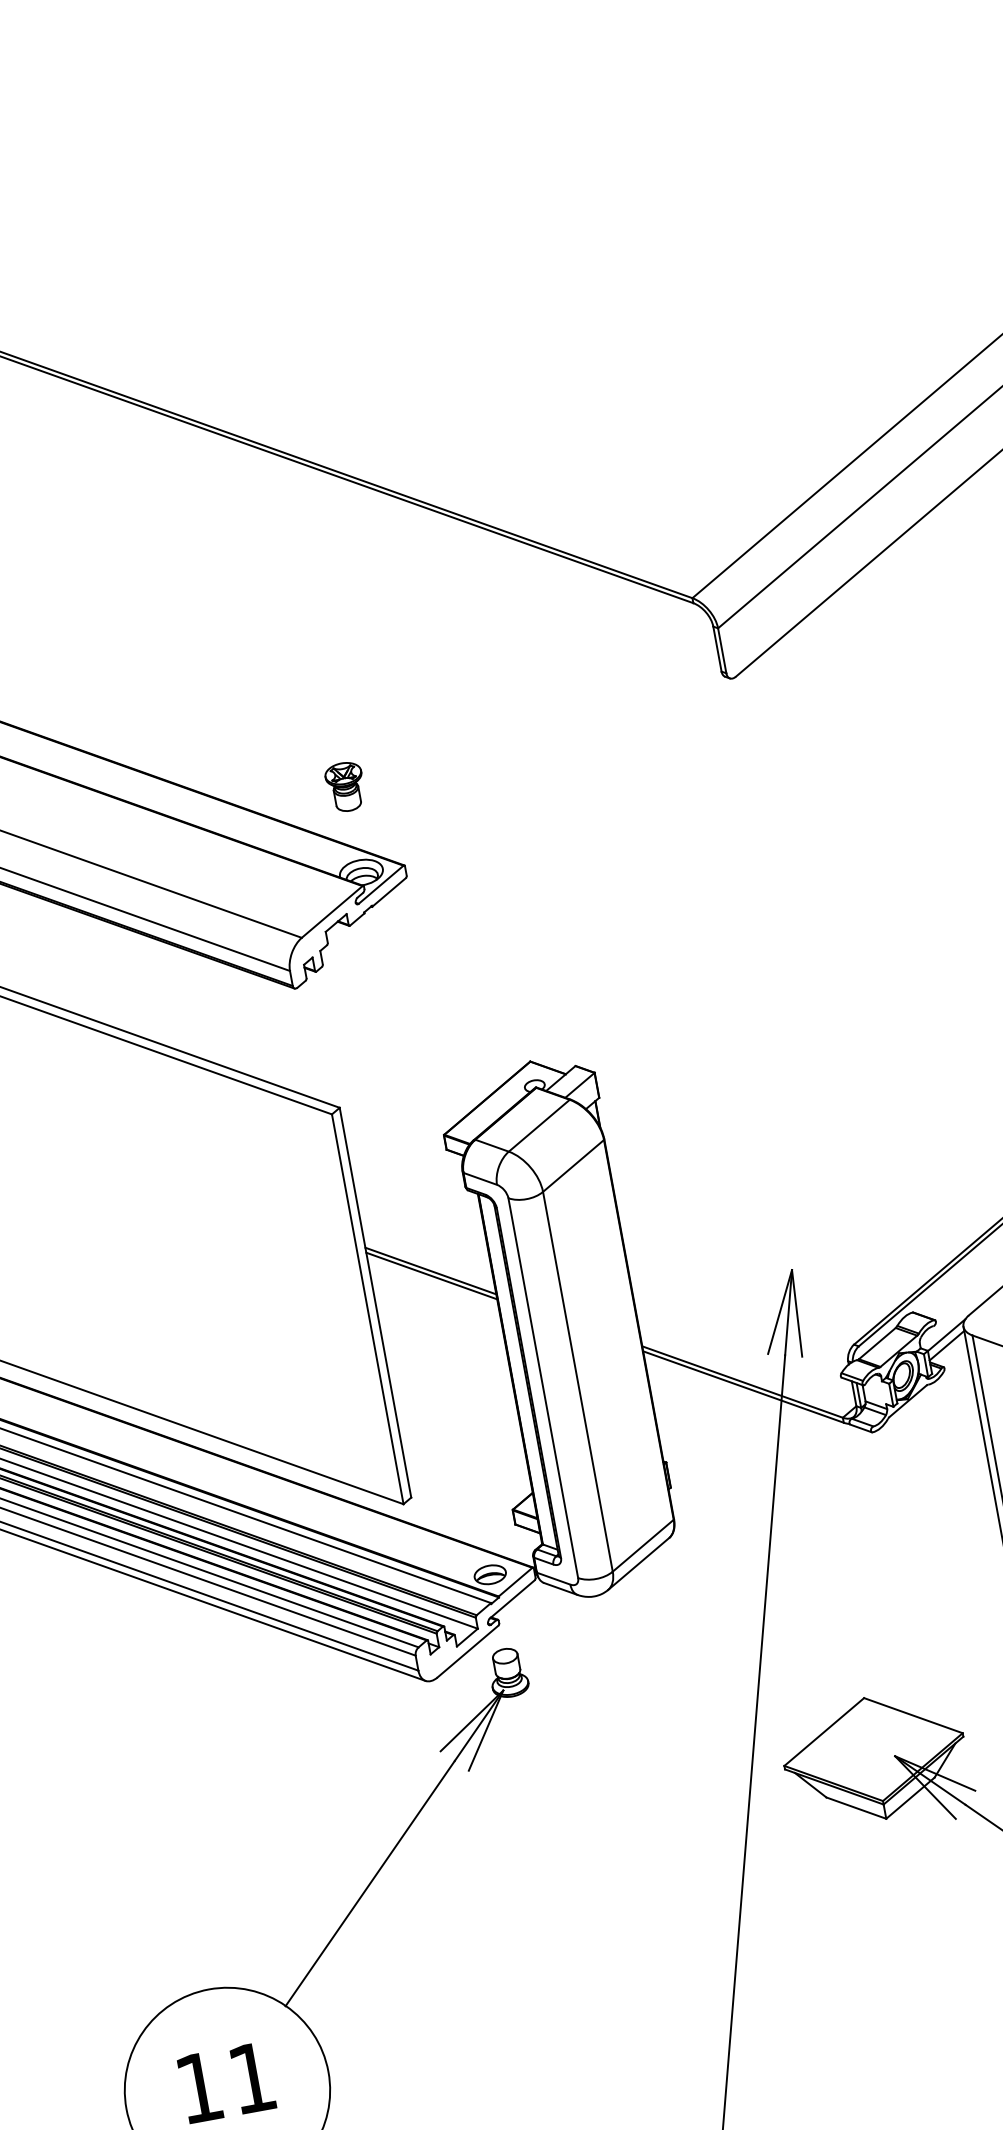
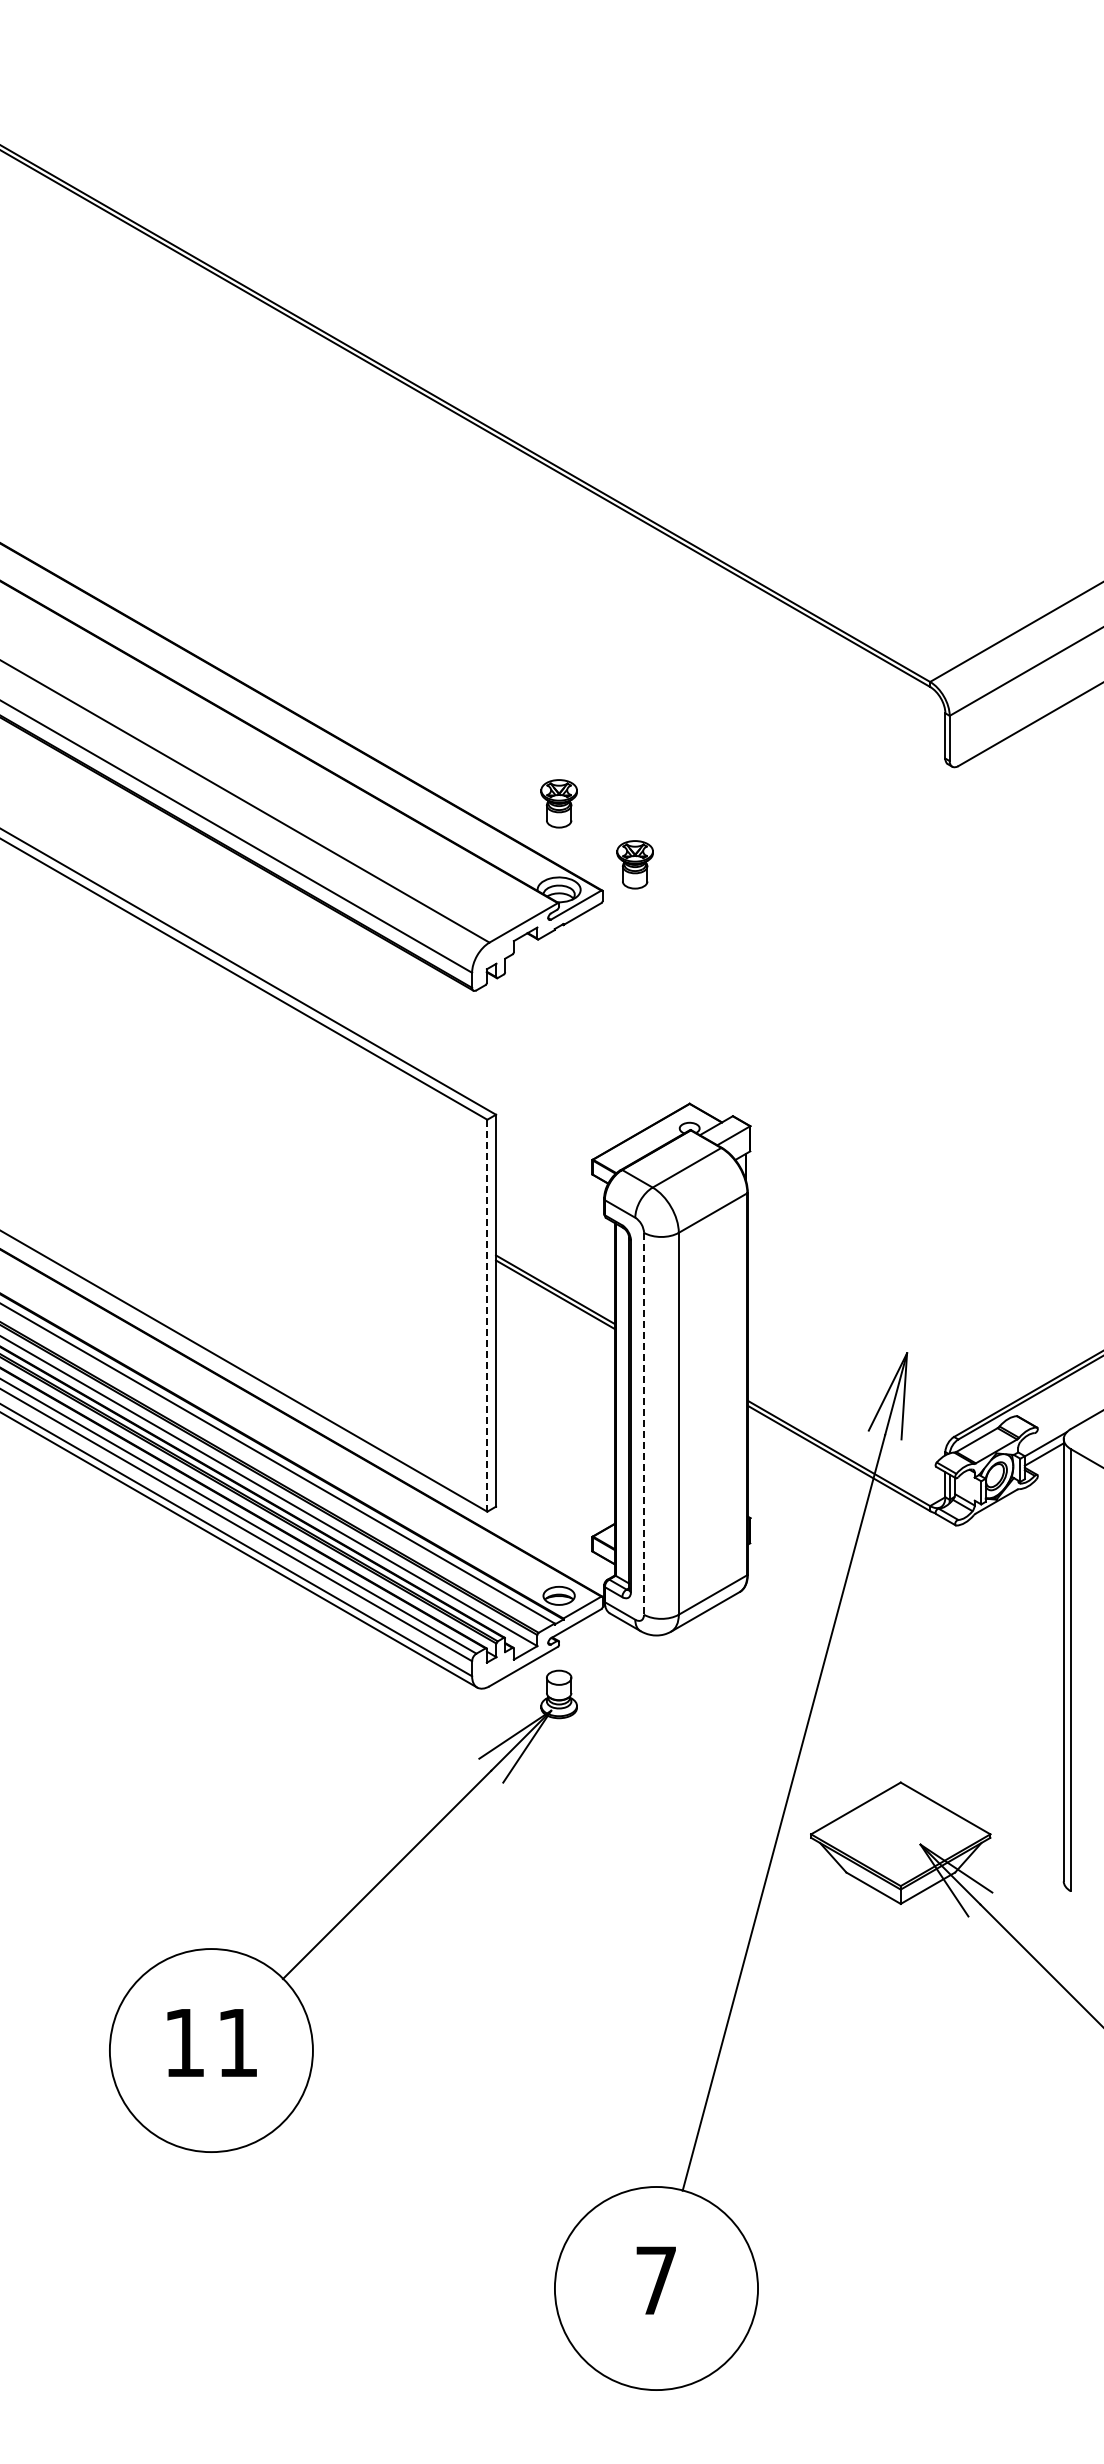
part: (431, 833) -> (634, 864), added
line: (367, 1309) -> (487, 1315), solid -> dashed
line: (543, 1387) -> (644, 1423), solid -> dashed

